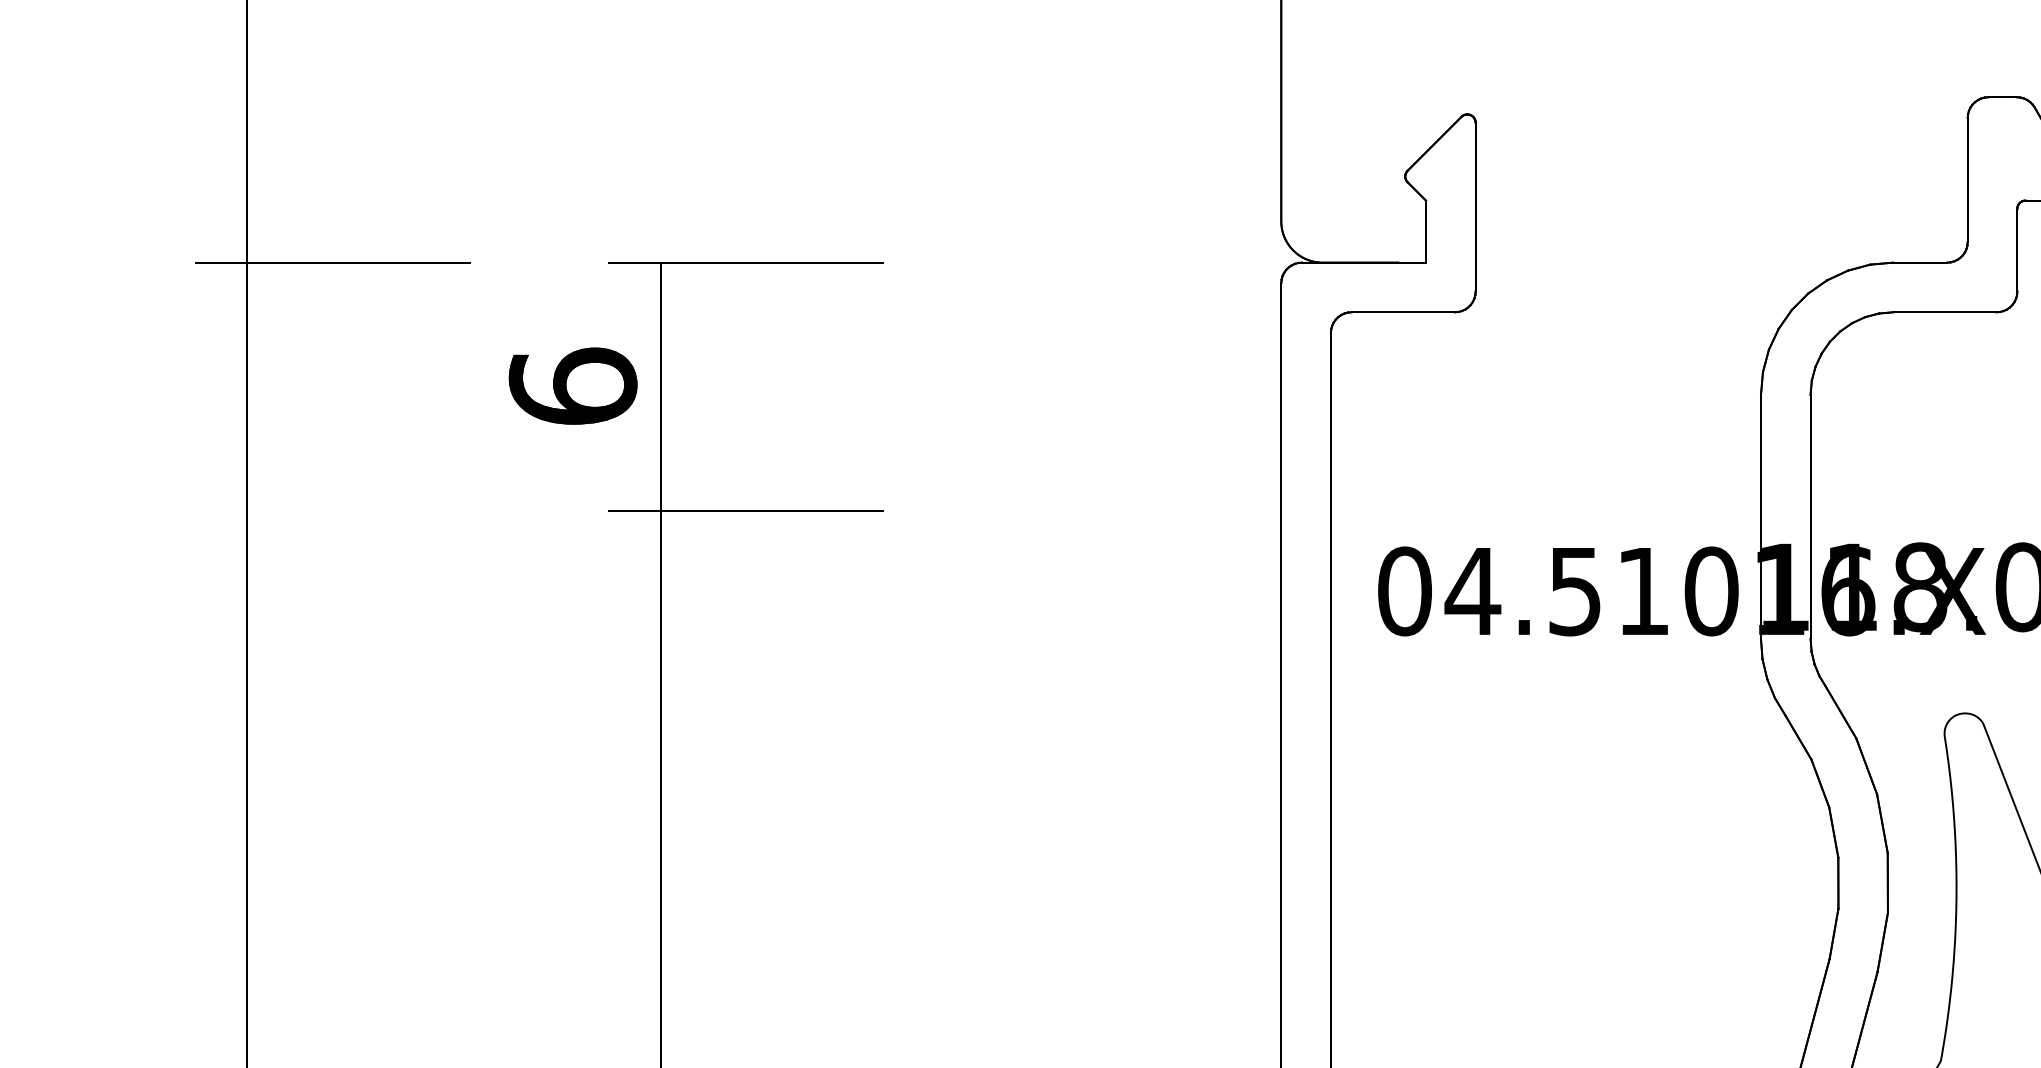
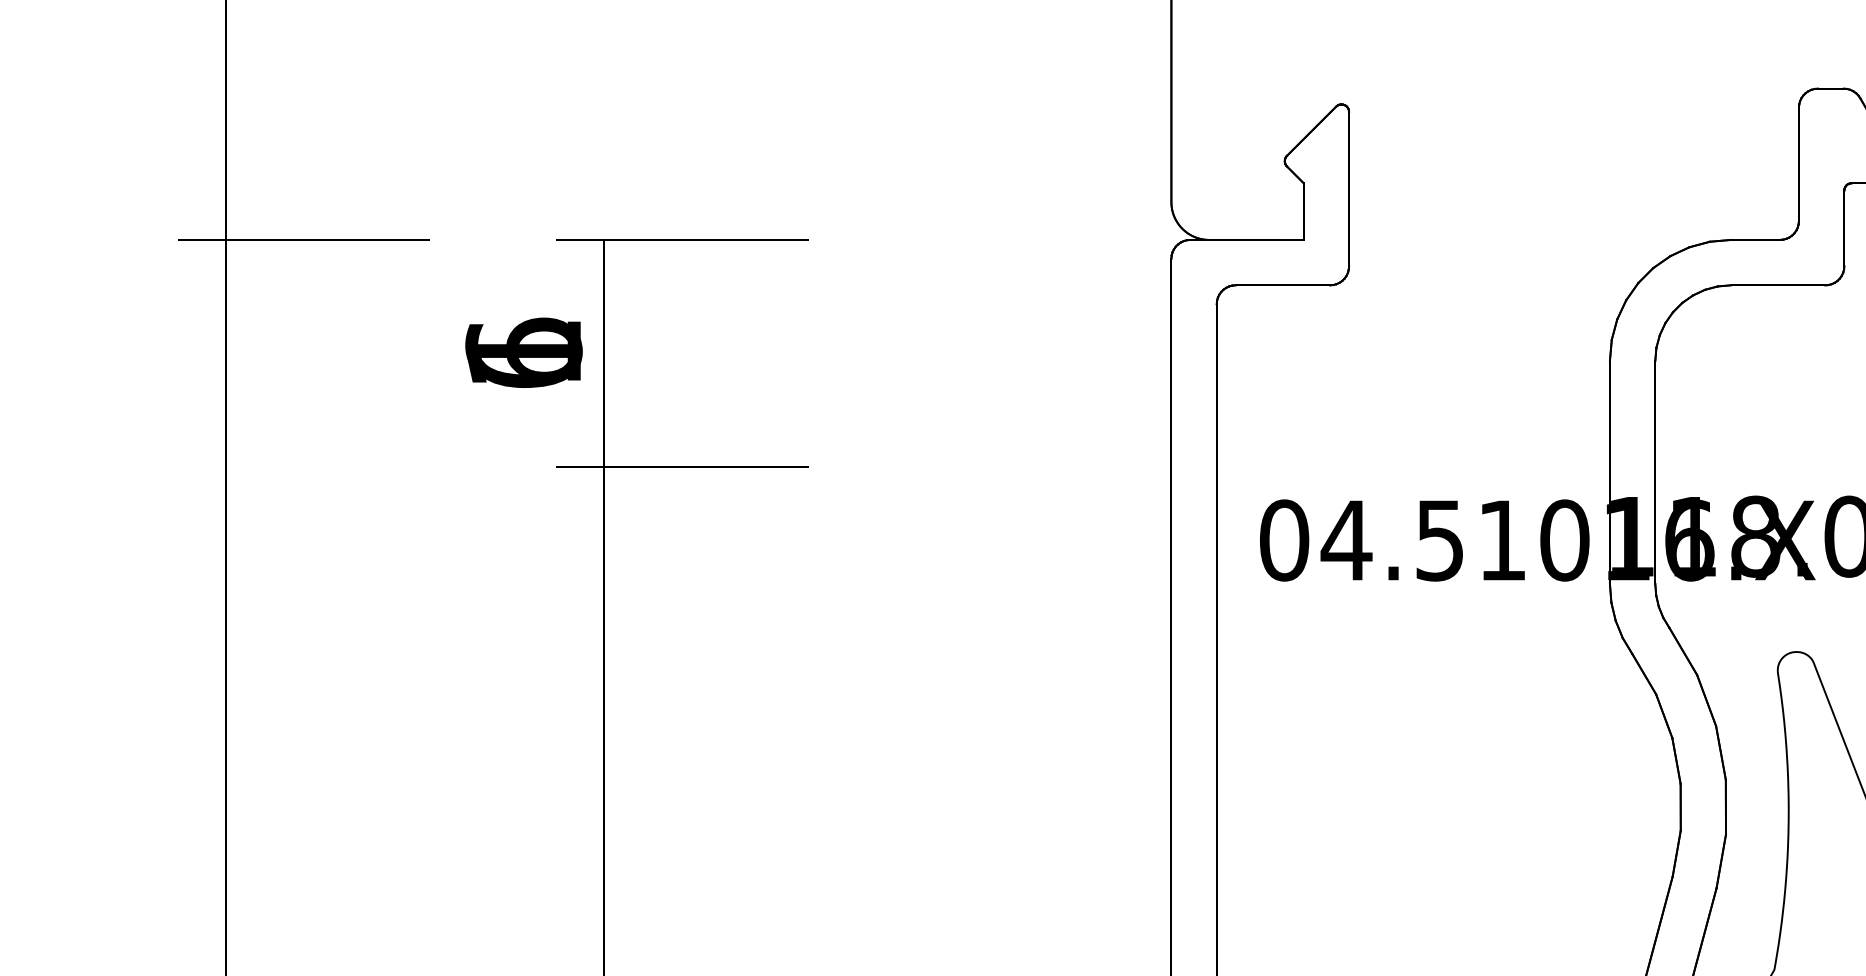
text: (572, 385) -> (523, 352), 6 -> 1

